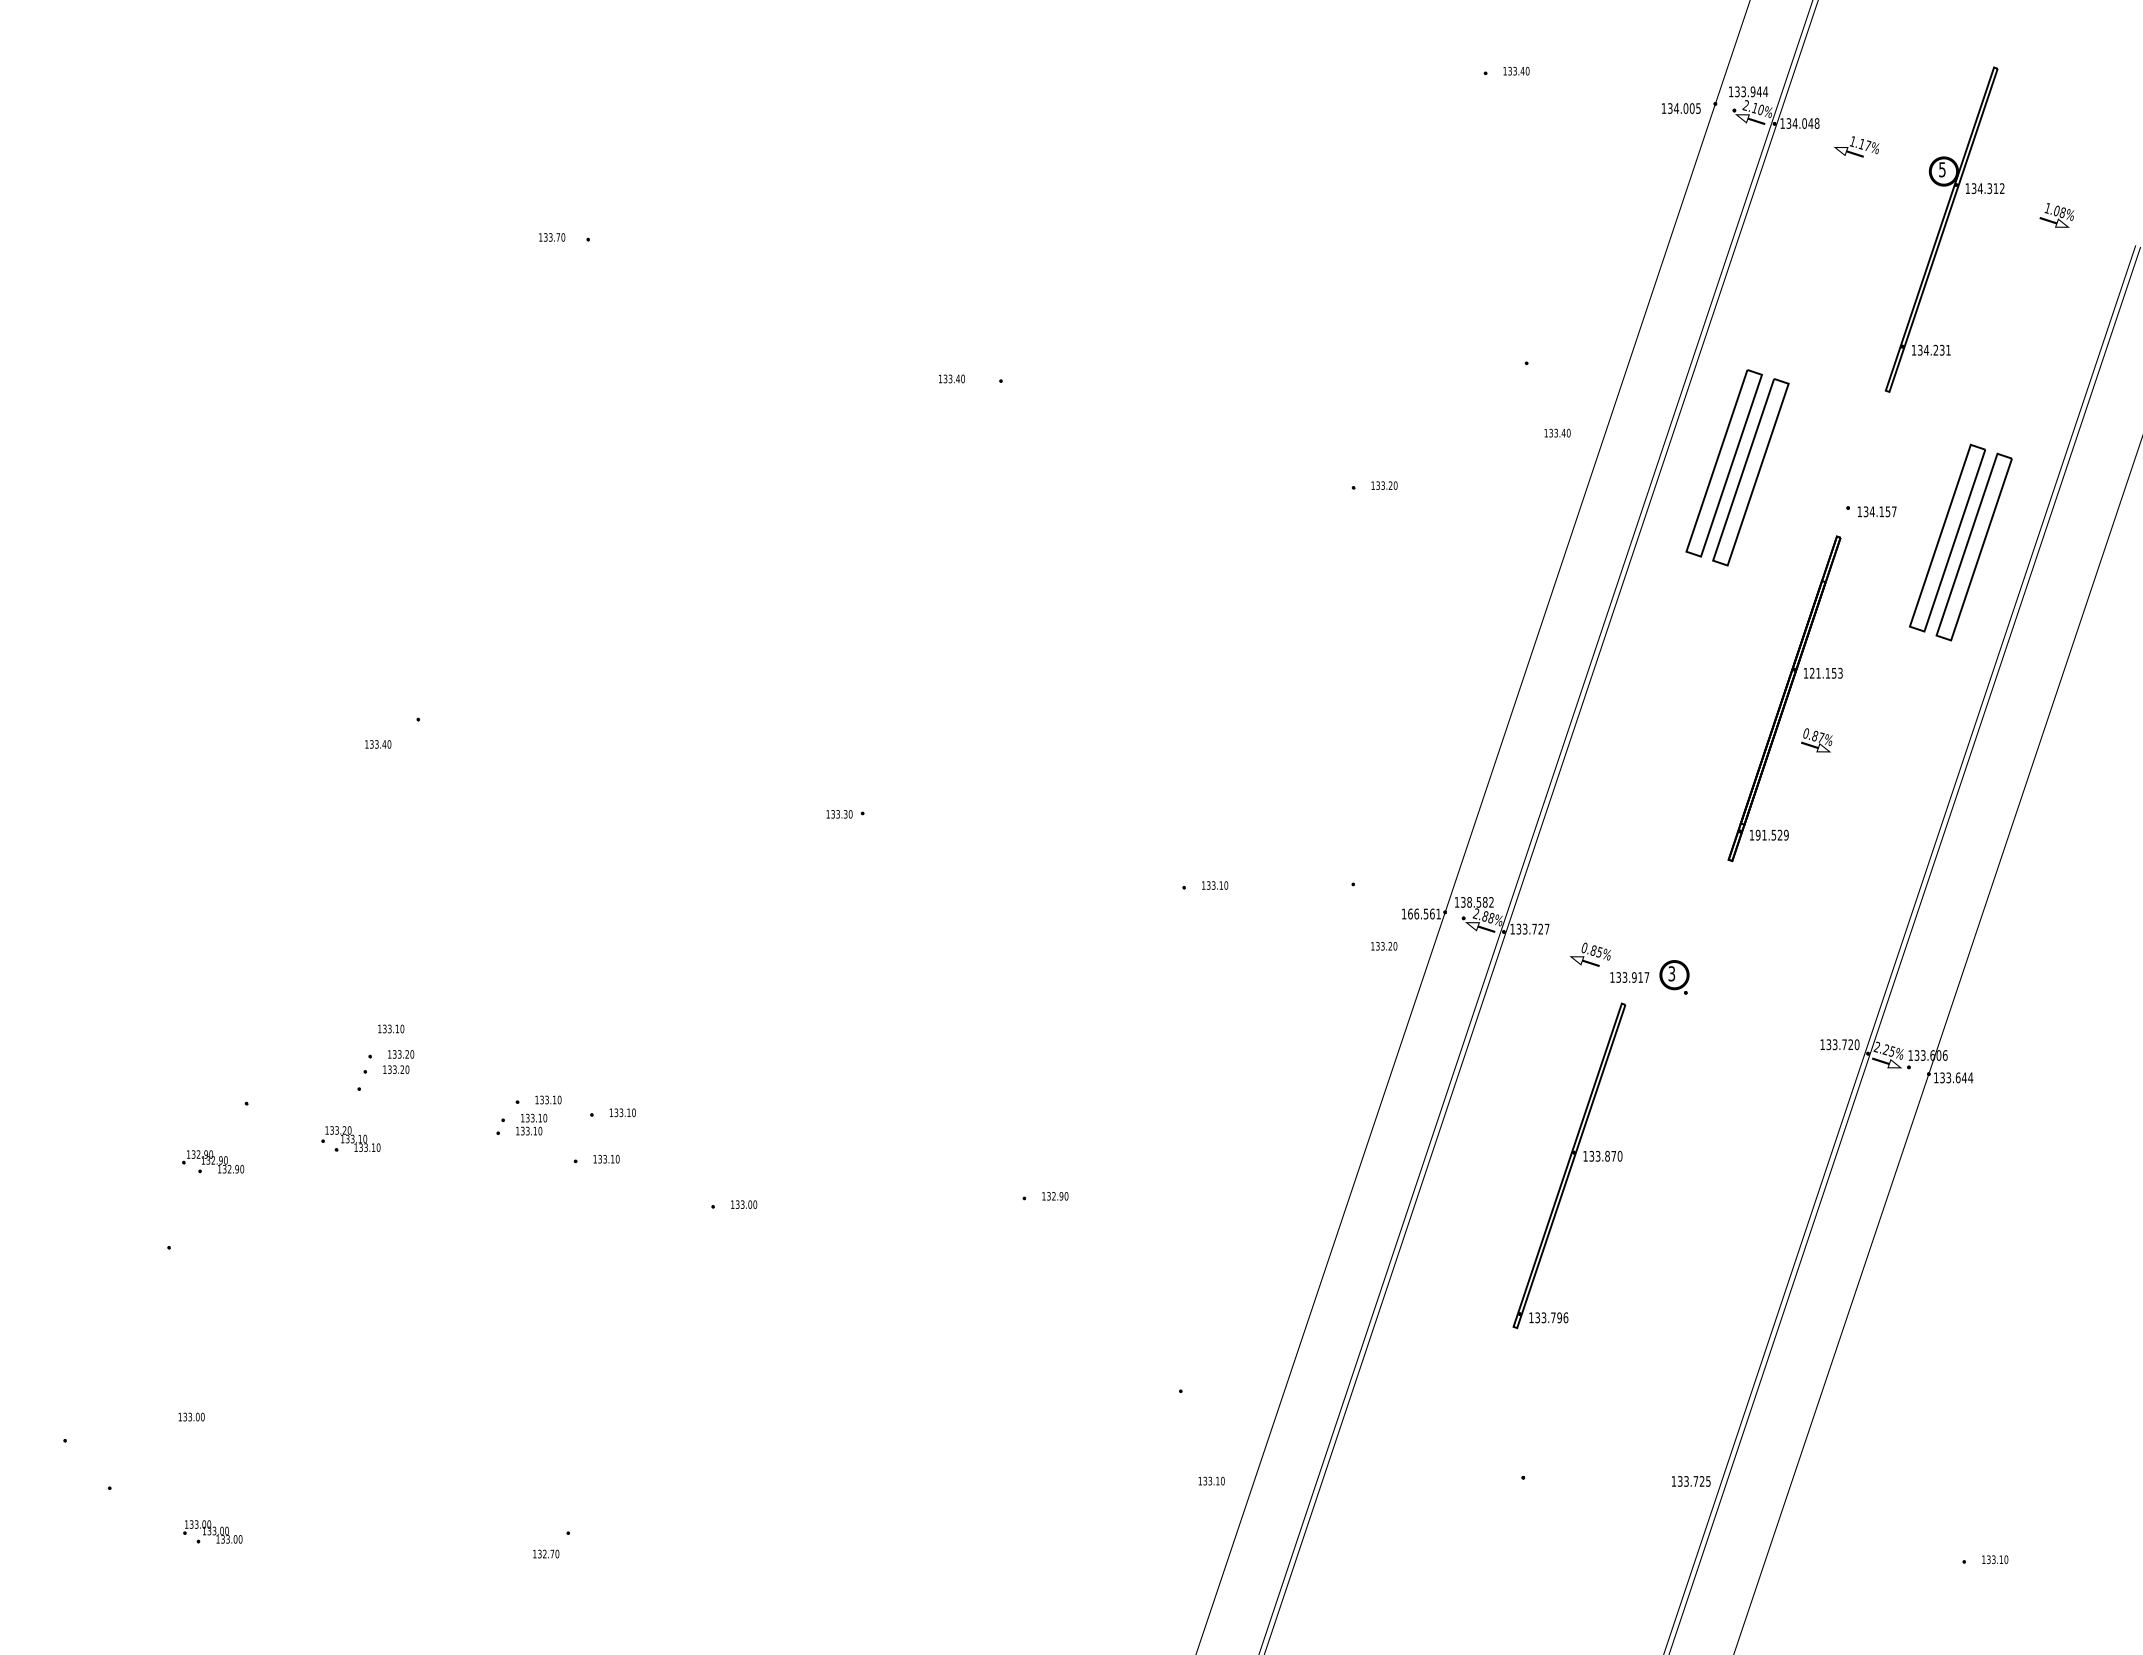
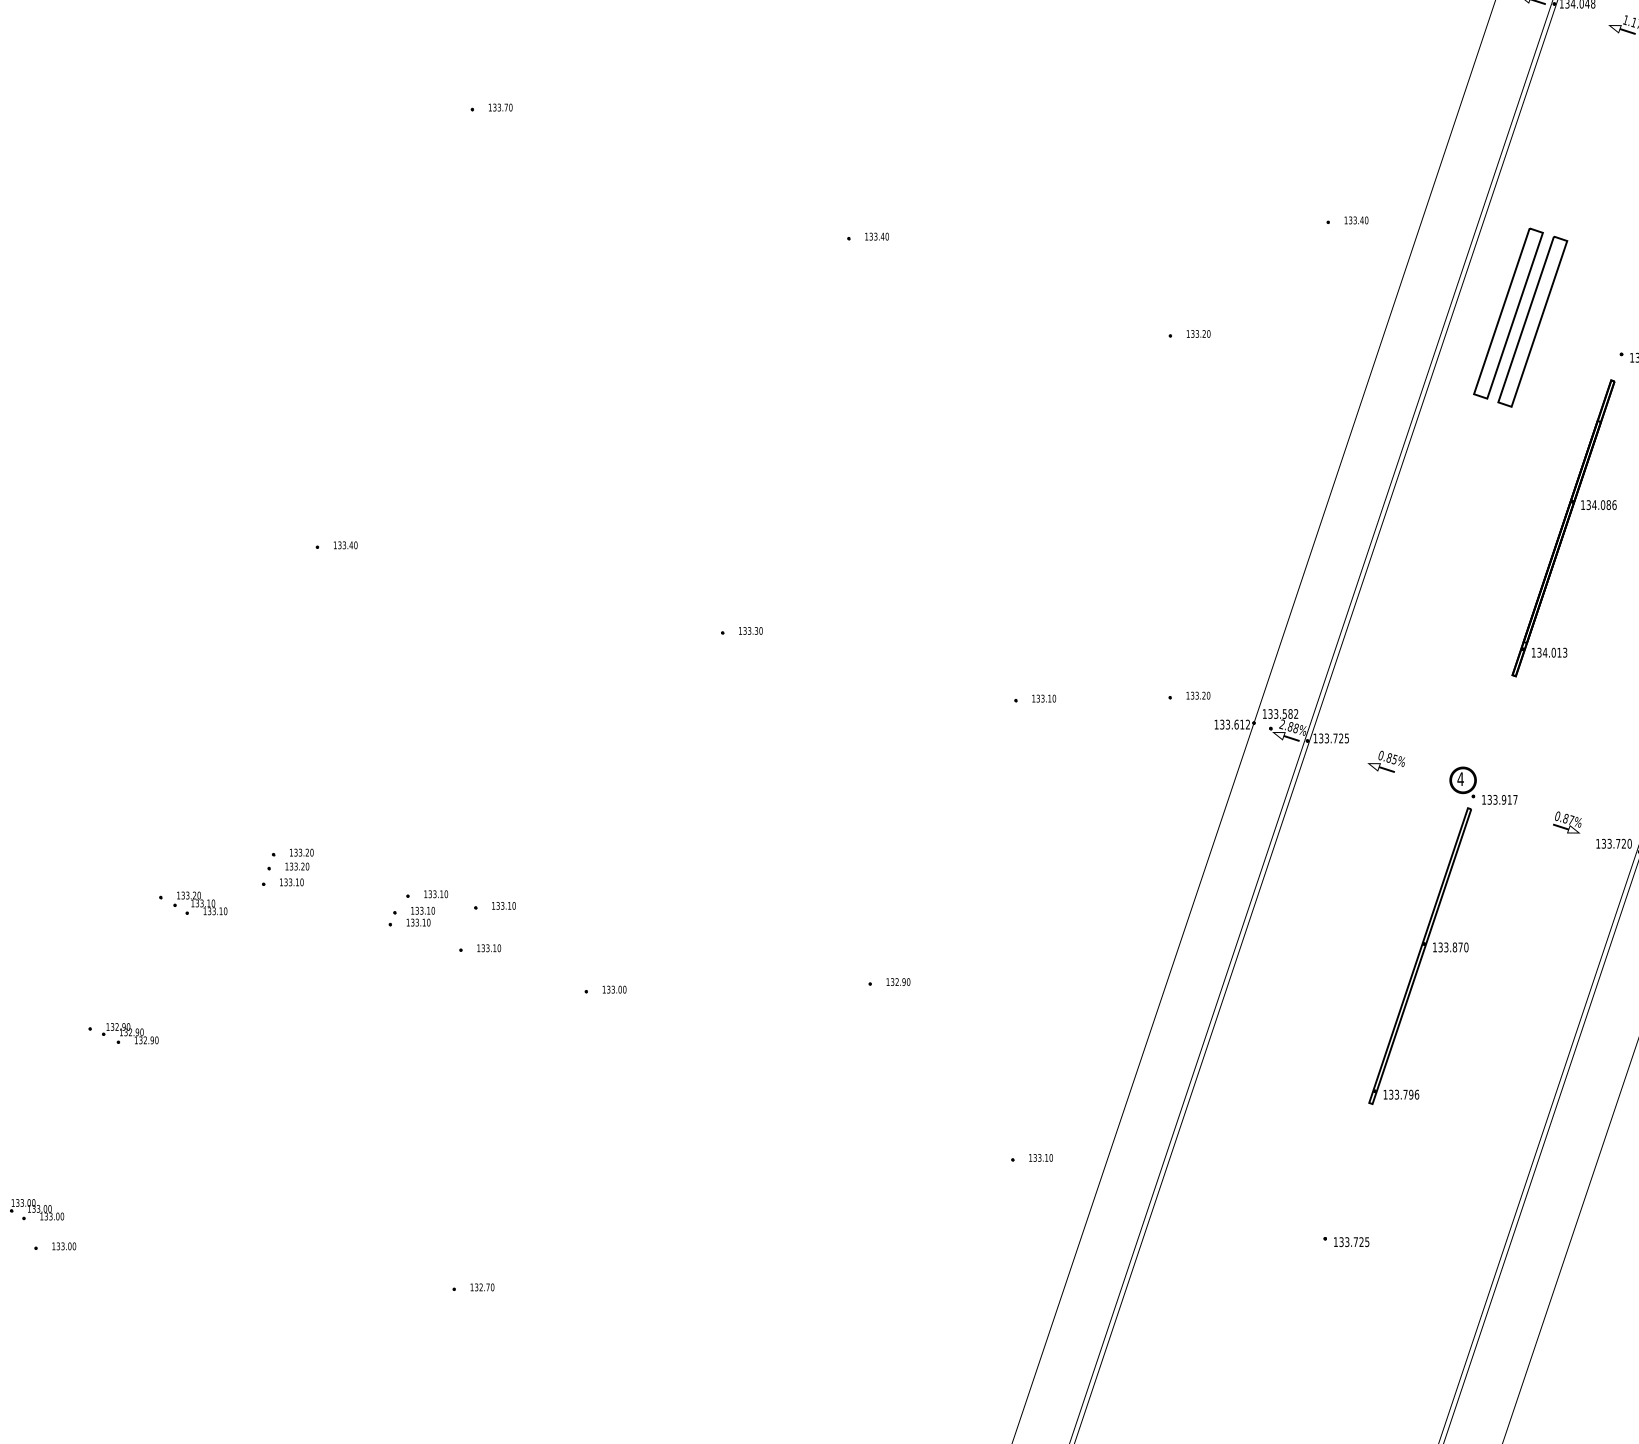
text: (552, 237) -> (500, 107), moved
text: (951, 378) -> (876, 236), moved
text: (1557, 432) -> (1356, 219), moved
text: (1826, 672) -> (1601, 504), 121.153 -> 134.086
text: (1816, 740) -> (1567, 822), moved
text: (378, 744) -> (345, 545), moved
text: (839, 814) -> (750, 631), moved
text: (1771, 834) -> (1551, 652), 191.529 -> 134.013
text: (1469, 902) -> (1276, 714), 138.582 -> 133.582
text: (1424, 913) -> (1235, 724), 166.561 -> 133.612
text: (1546, 929) -> (1346, 738), 133.727 -> 133.725
text: (1384, 946) -> (1198, 695), moved
text: (1671, 973) -> (1460, 778), 3 -> 4
text: (1629, 977) -> (1499, 799), moved
text: (391, 1028) -> (292, 881), moved
part: (350, 1138) -> (199, 902), moved
part: (213, 1161) -> (130, 1033), moved
part: (1569, 1165) -> (1420, 955), moved
text: (191, 1416) -> (64, 1245), moved
text: (1211, 1480) -> (1040, 1157), moved
text: (1691, 1481) -> (1351, 1242), moved
part: (212, 1531) -> (36, 1209), moved
text: (546, 1553) -> (482, 1286), moved

